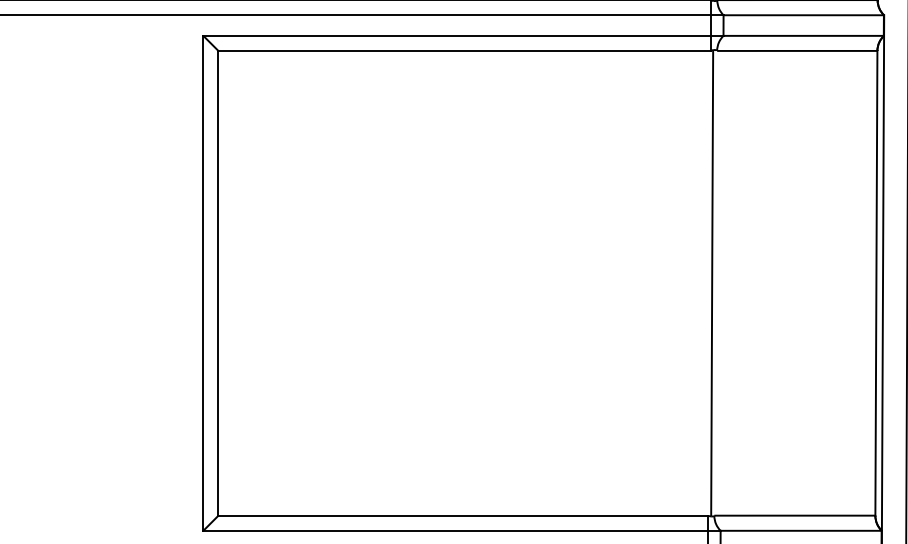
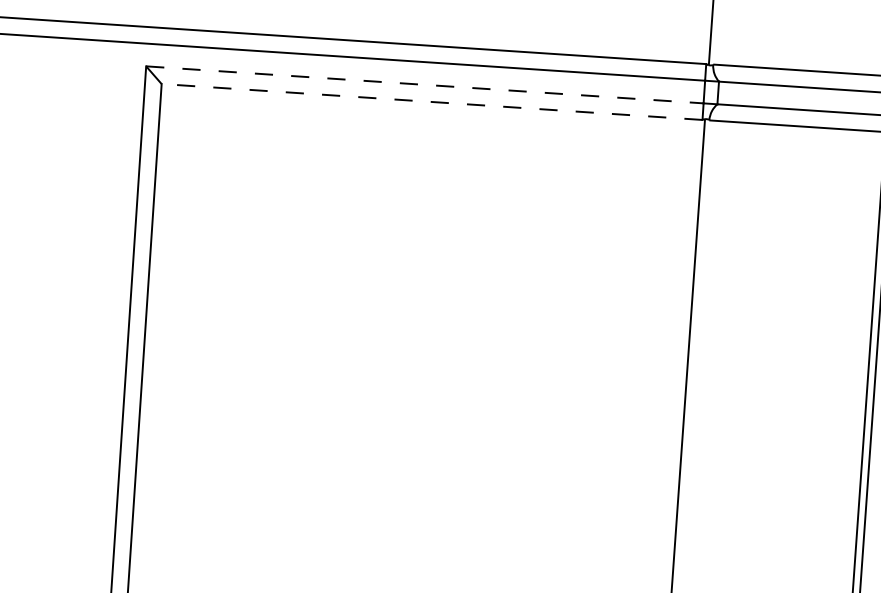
line: (457, 35) -> (425, 84), solid -> dashed
line: (464, 50) -> (431, 101), solid -> dashed

